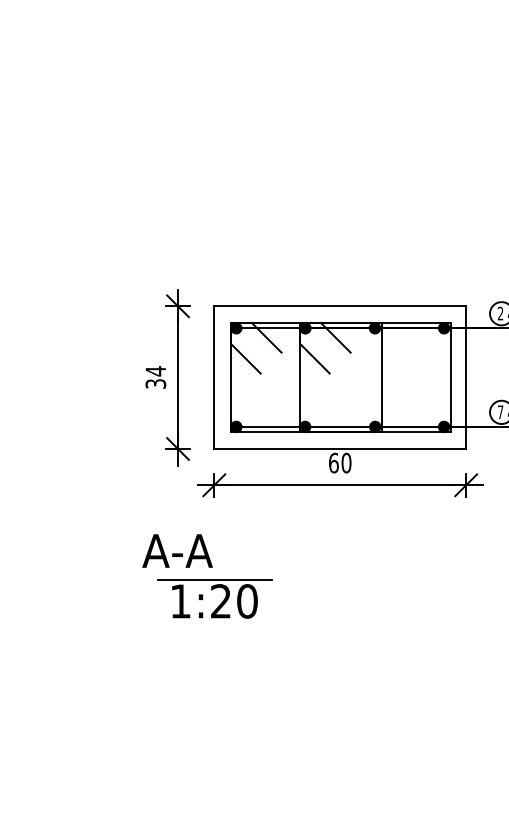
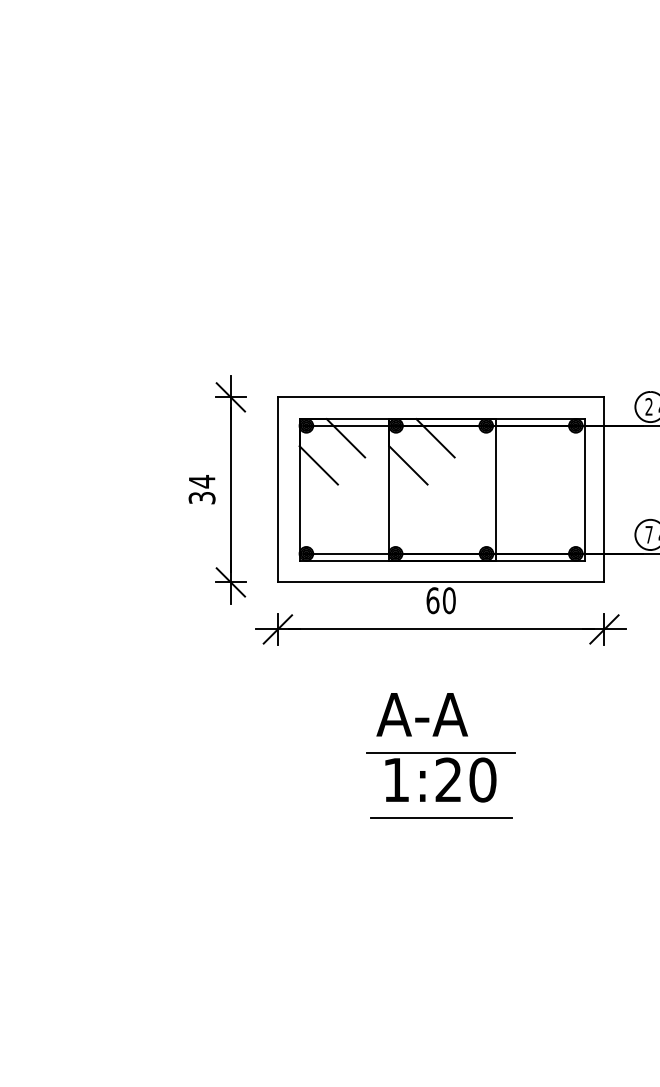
text: (177, 550) -> (422, 714), moved
part: (220, 603) -> (447, 782), moved
line: (339, 630) -> (440, 817), added

